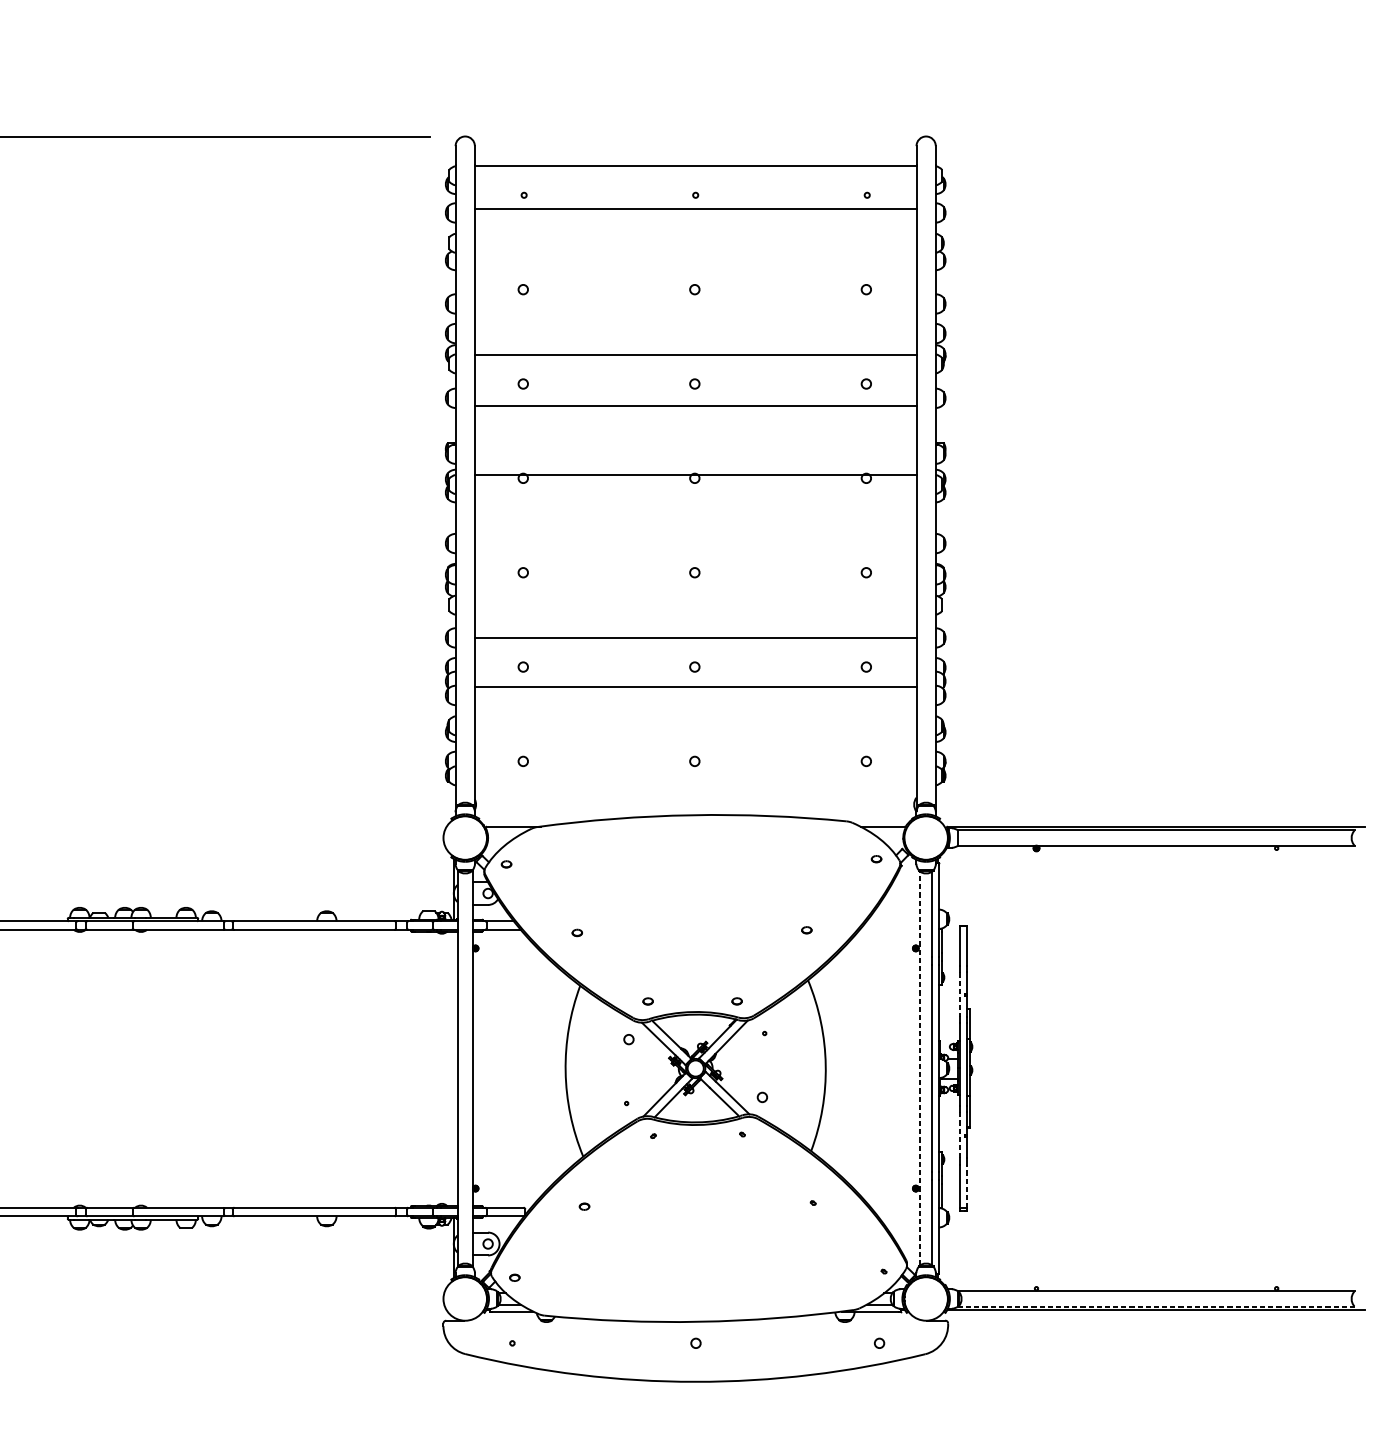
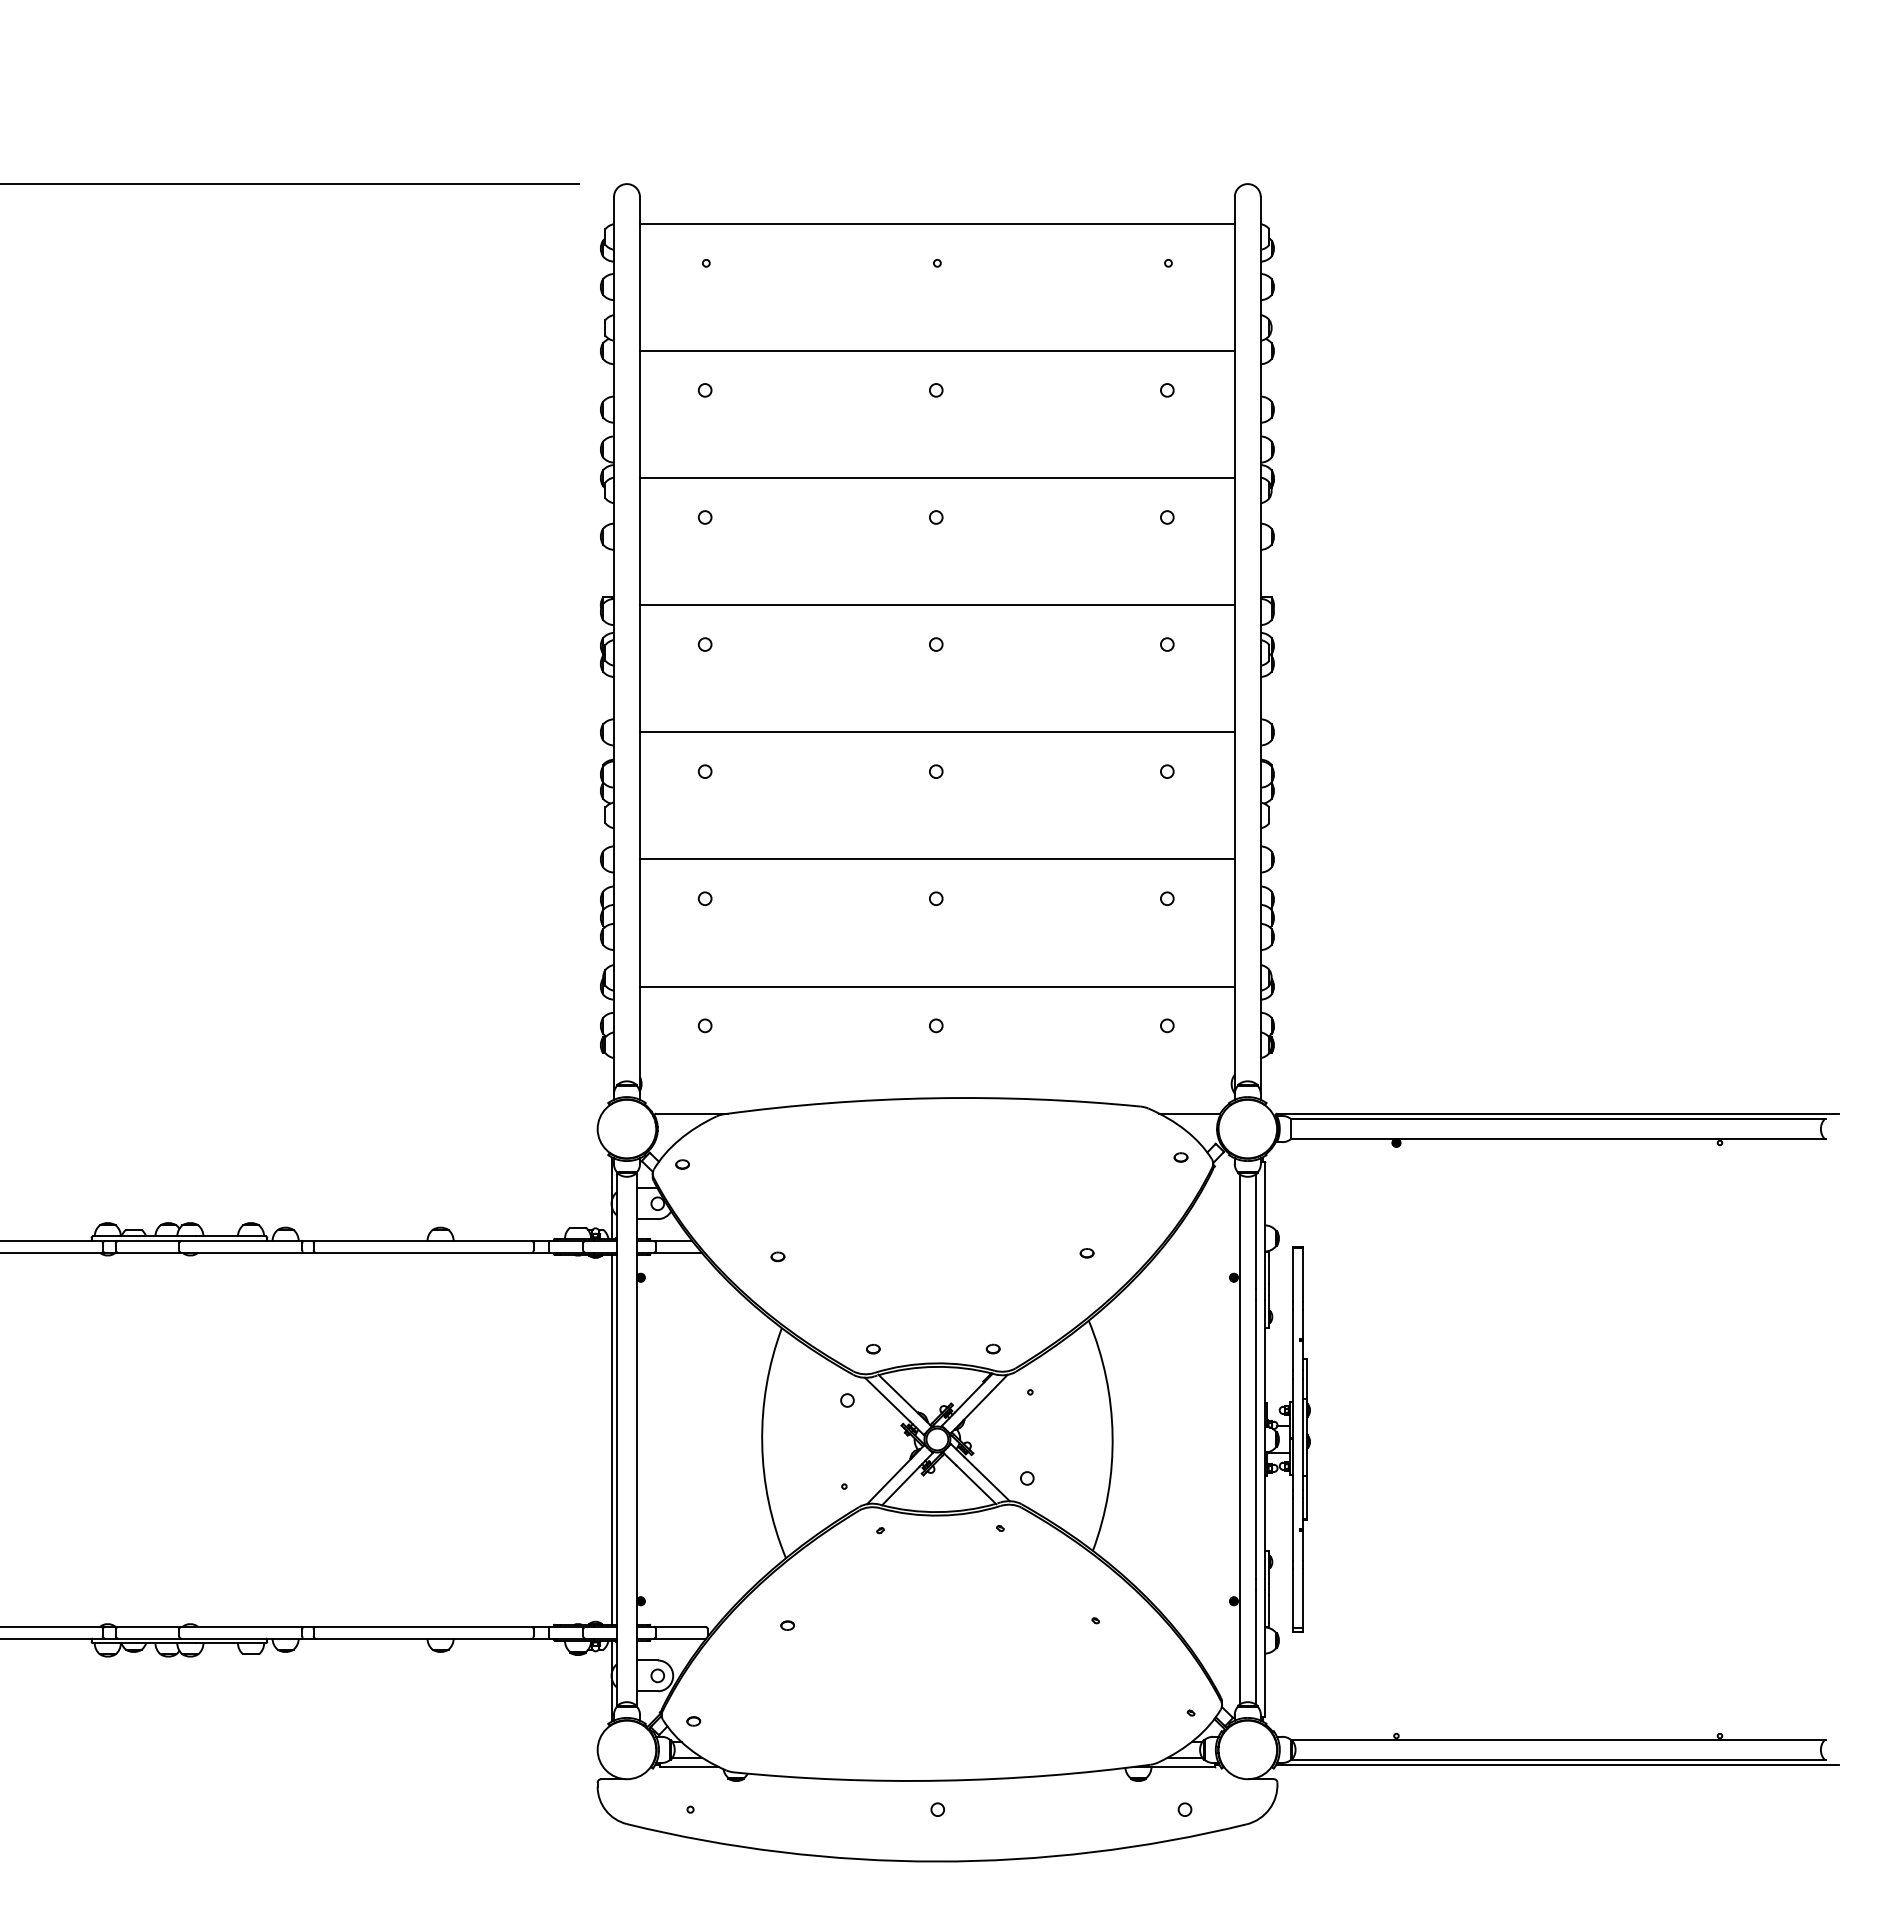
line: (695, 209) -> (936, 351), moved
line: (695, 406) -> (936, 605), moved
line: (695, 474) -> (936, 732), moved
line: (695, 686) -> (936, 986), moved
line: (960, 995) -> (1293, 1340), dashed -> solid
line: (453, 1068) -> (611, 1439), added
line: (920, 1068) -> (1240, 1439), dashed -> solid
line: (960, 1135) -> (1293, 1529), dashed -> solid
line: (966, 1185) -> (1302, 1597), dashed -> solid
line: (1156, 1306) -> (1558, 1760), dashed -> solid

